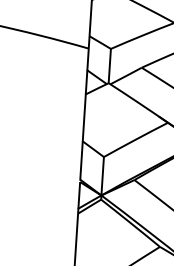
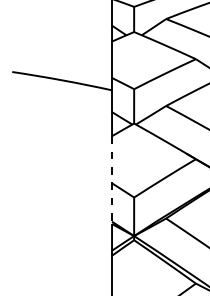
line: (83, 136) -> (112, 178), solid -> dashed

